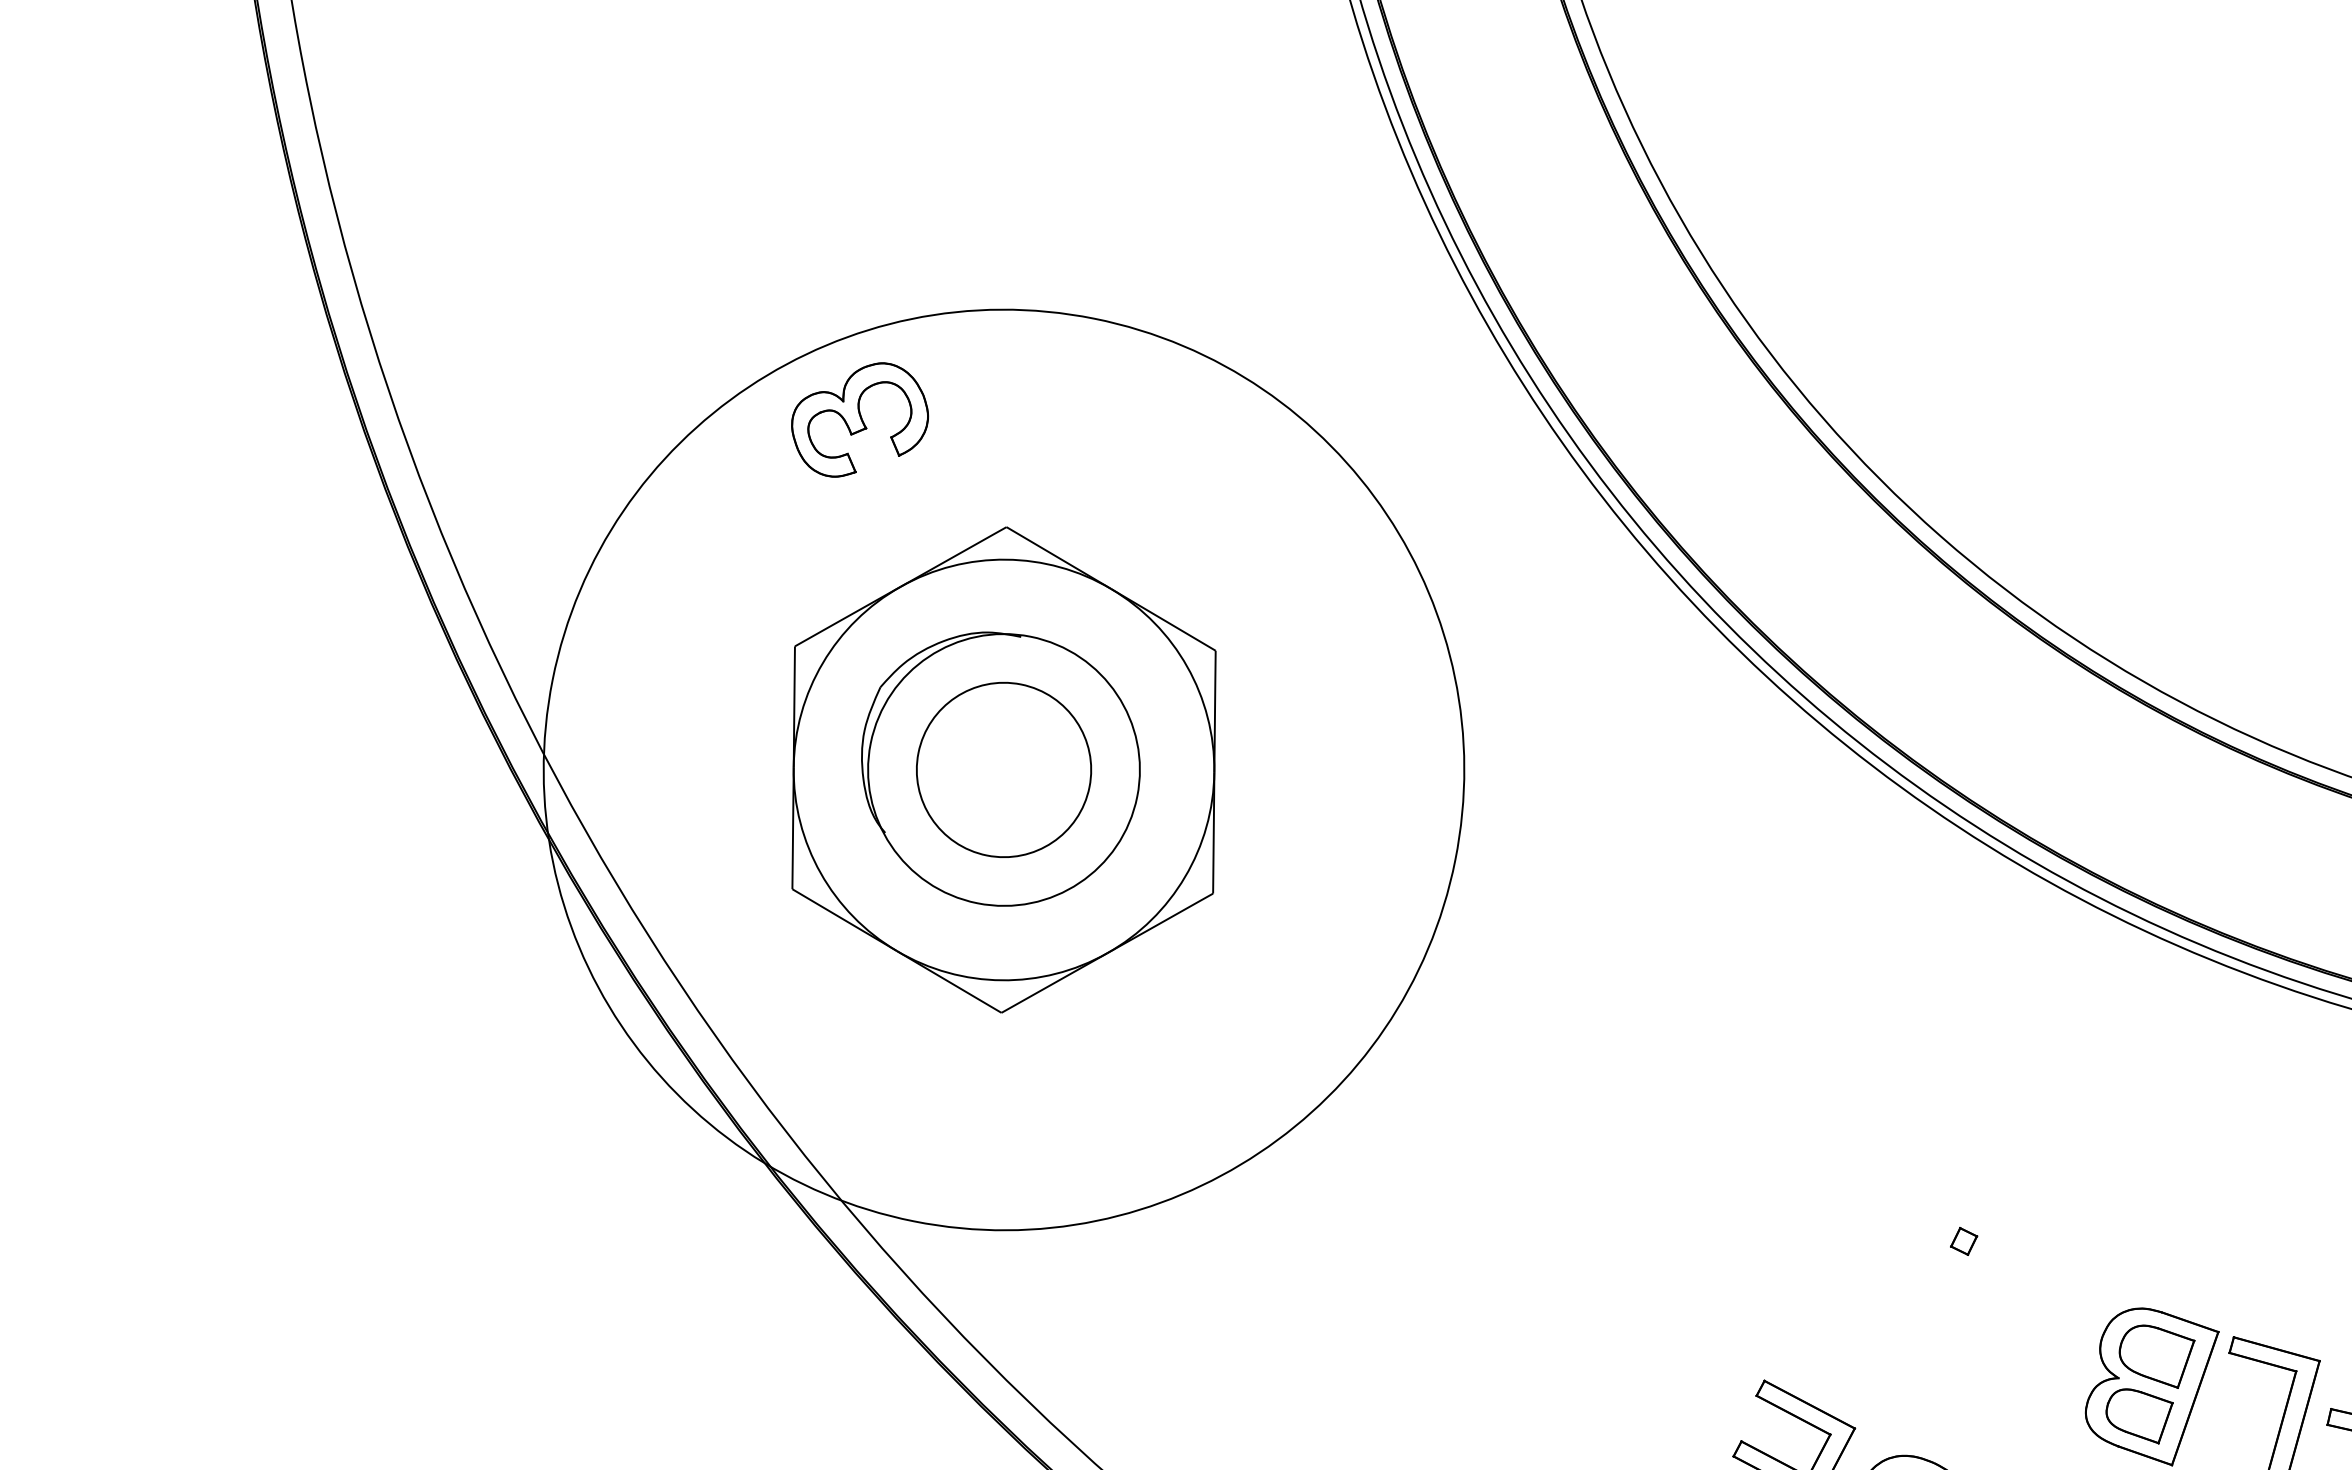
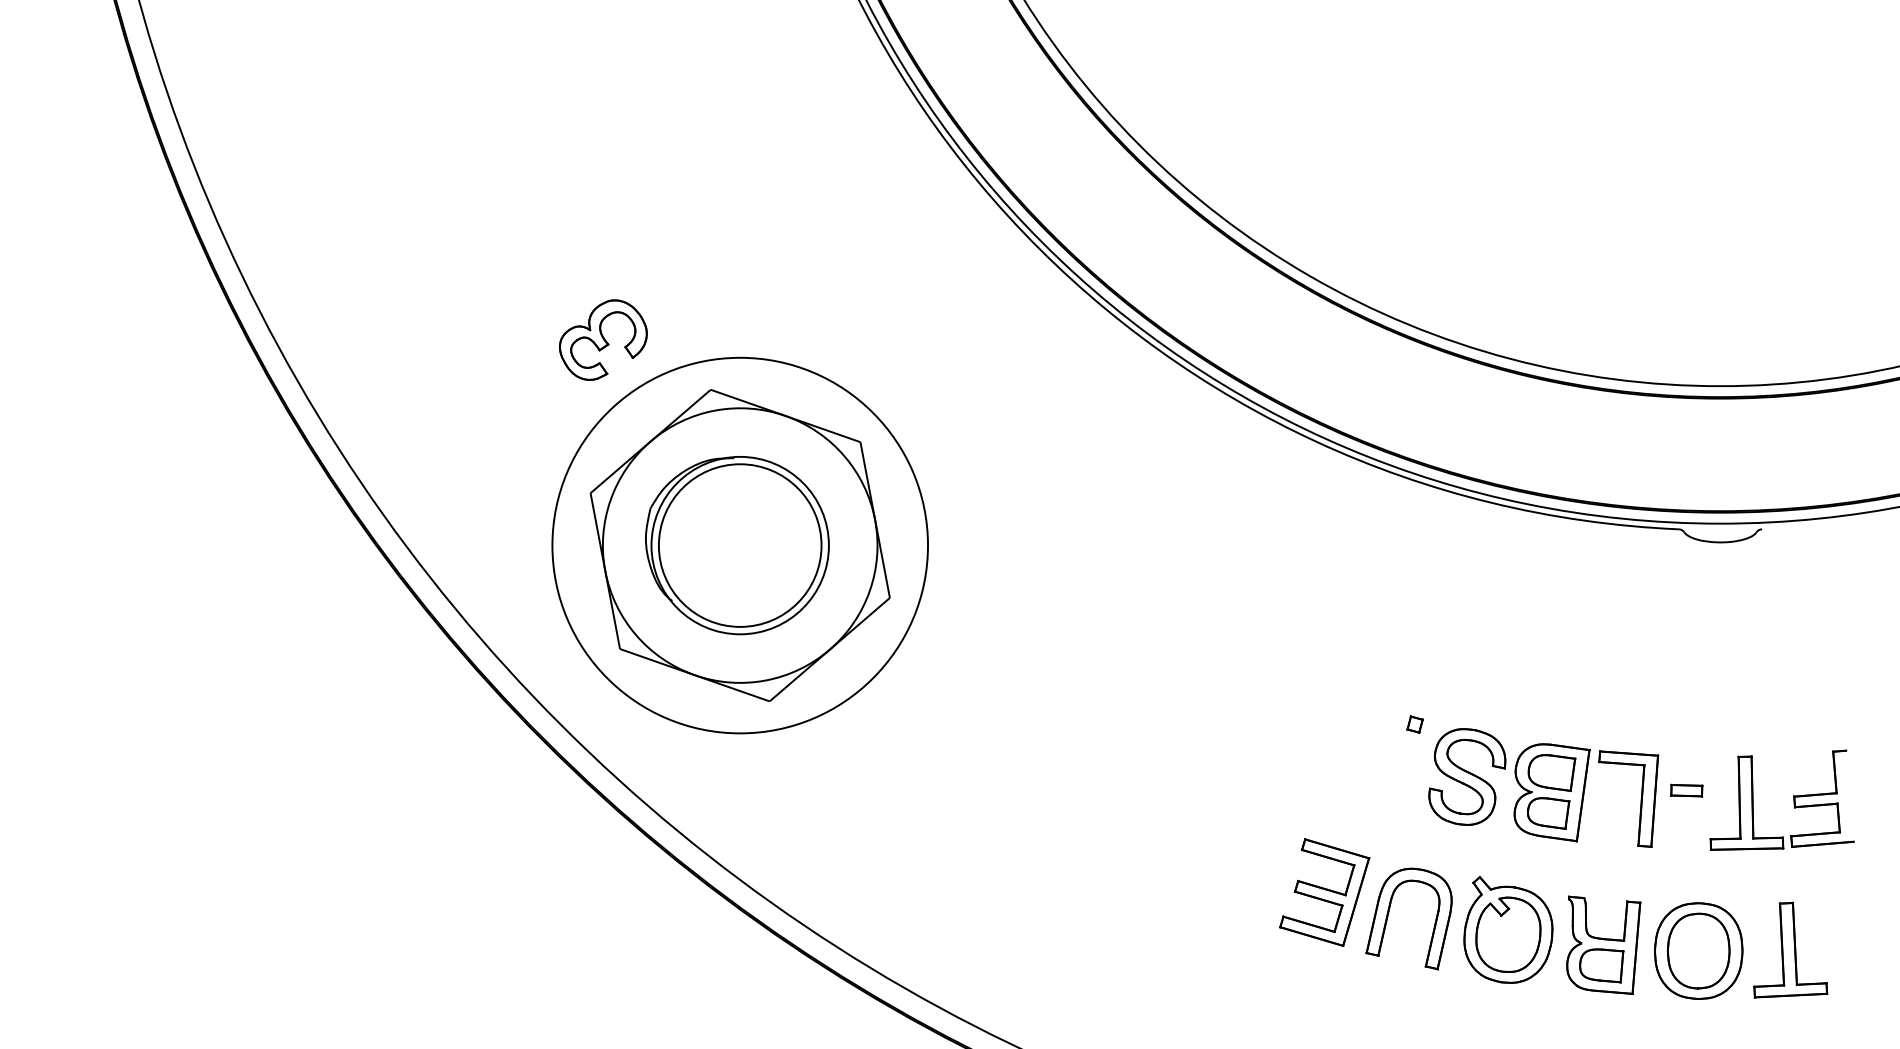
circle: (1002, 769) -> (739, 545), size x1.43
circle: (1004, 769) -> (740, 545), size x0.62
part: (2027, 1335) -> (1467, 776), added

